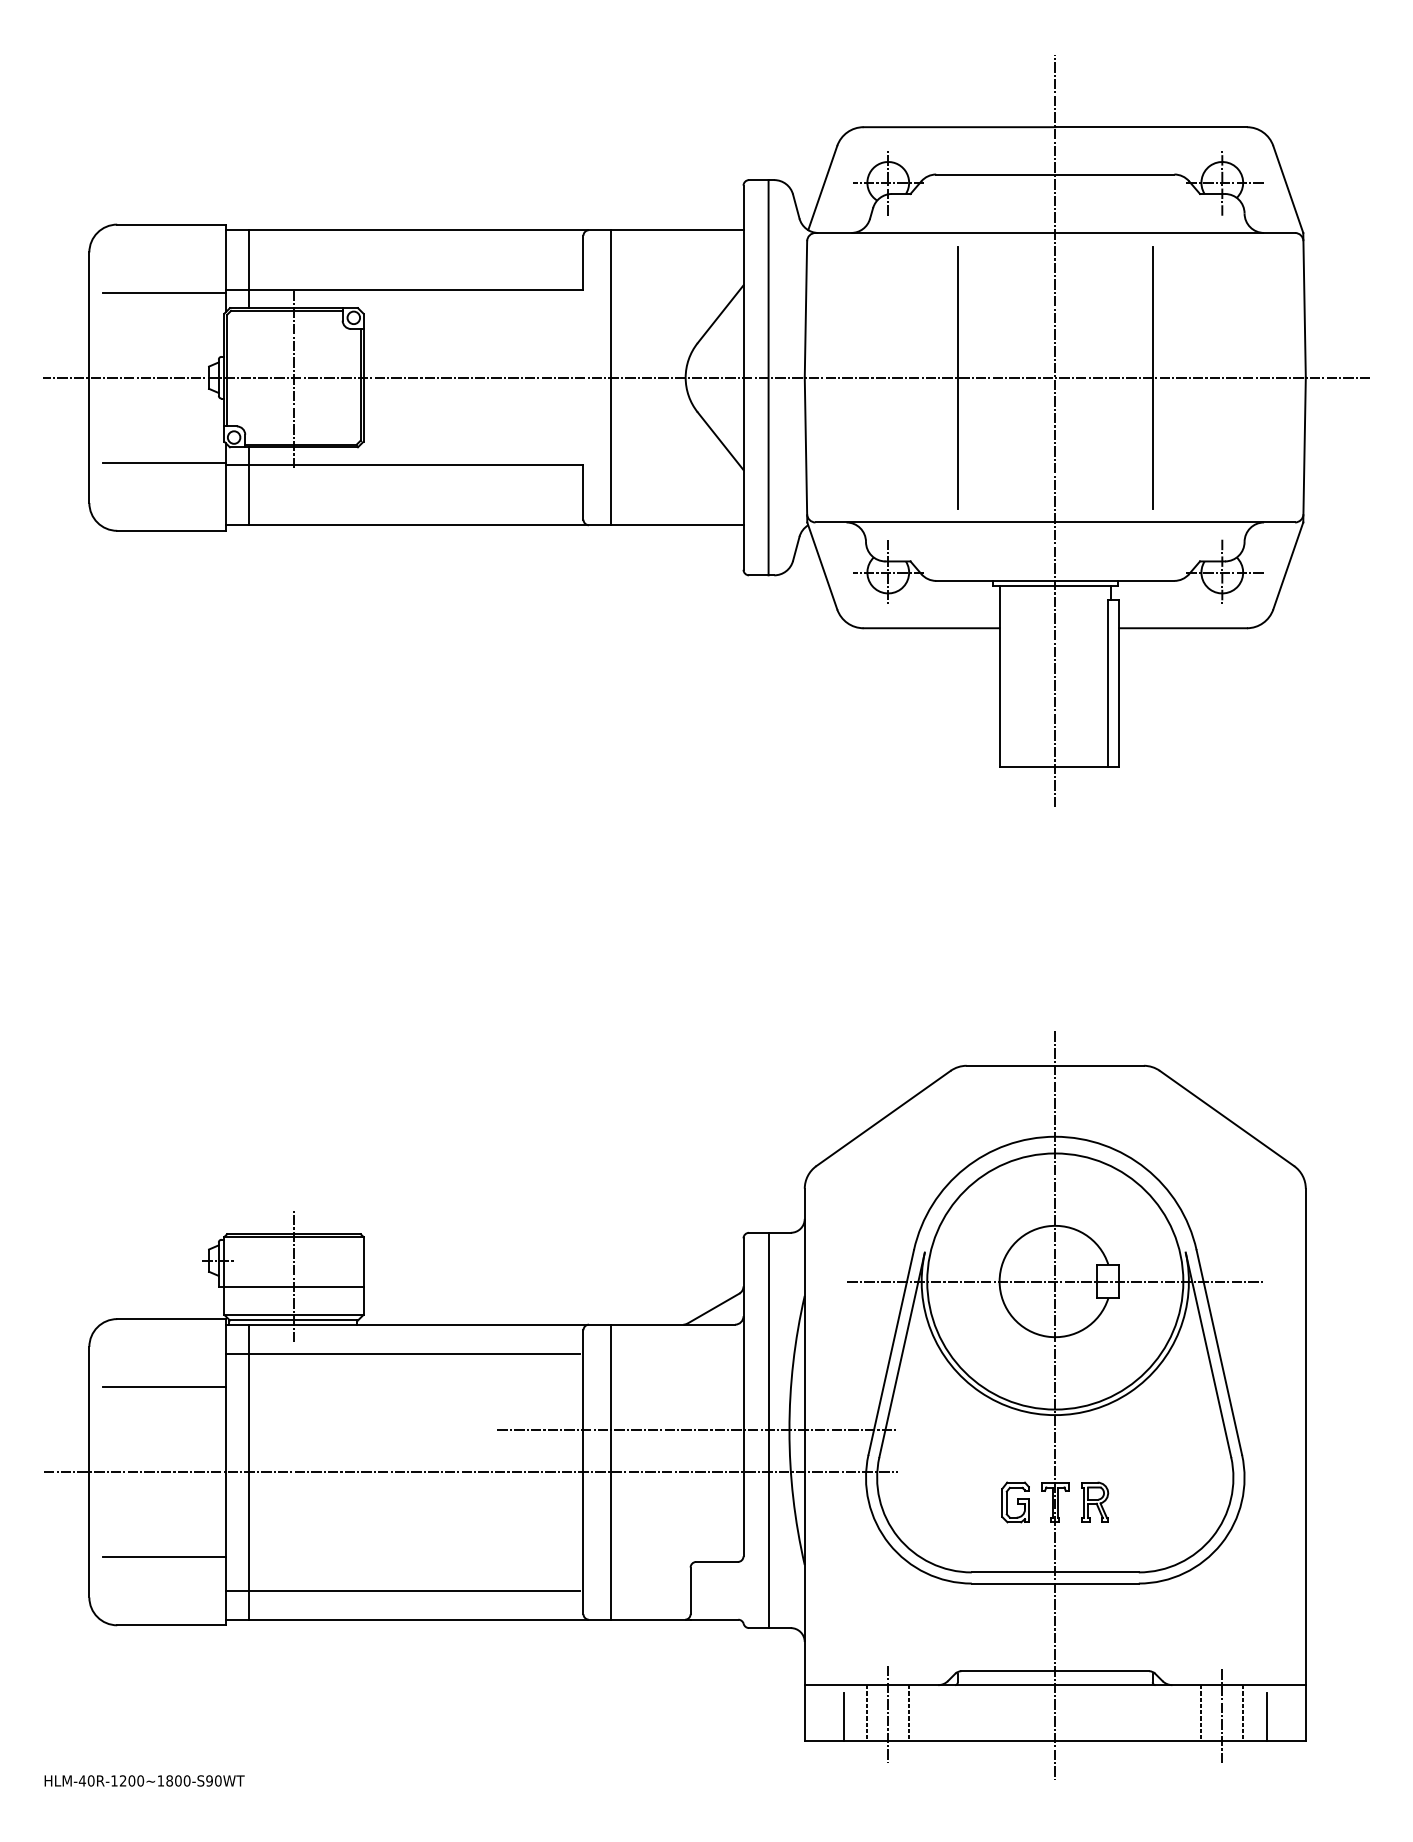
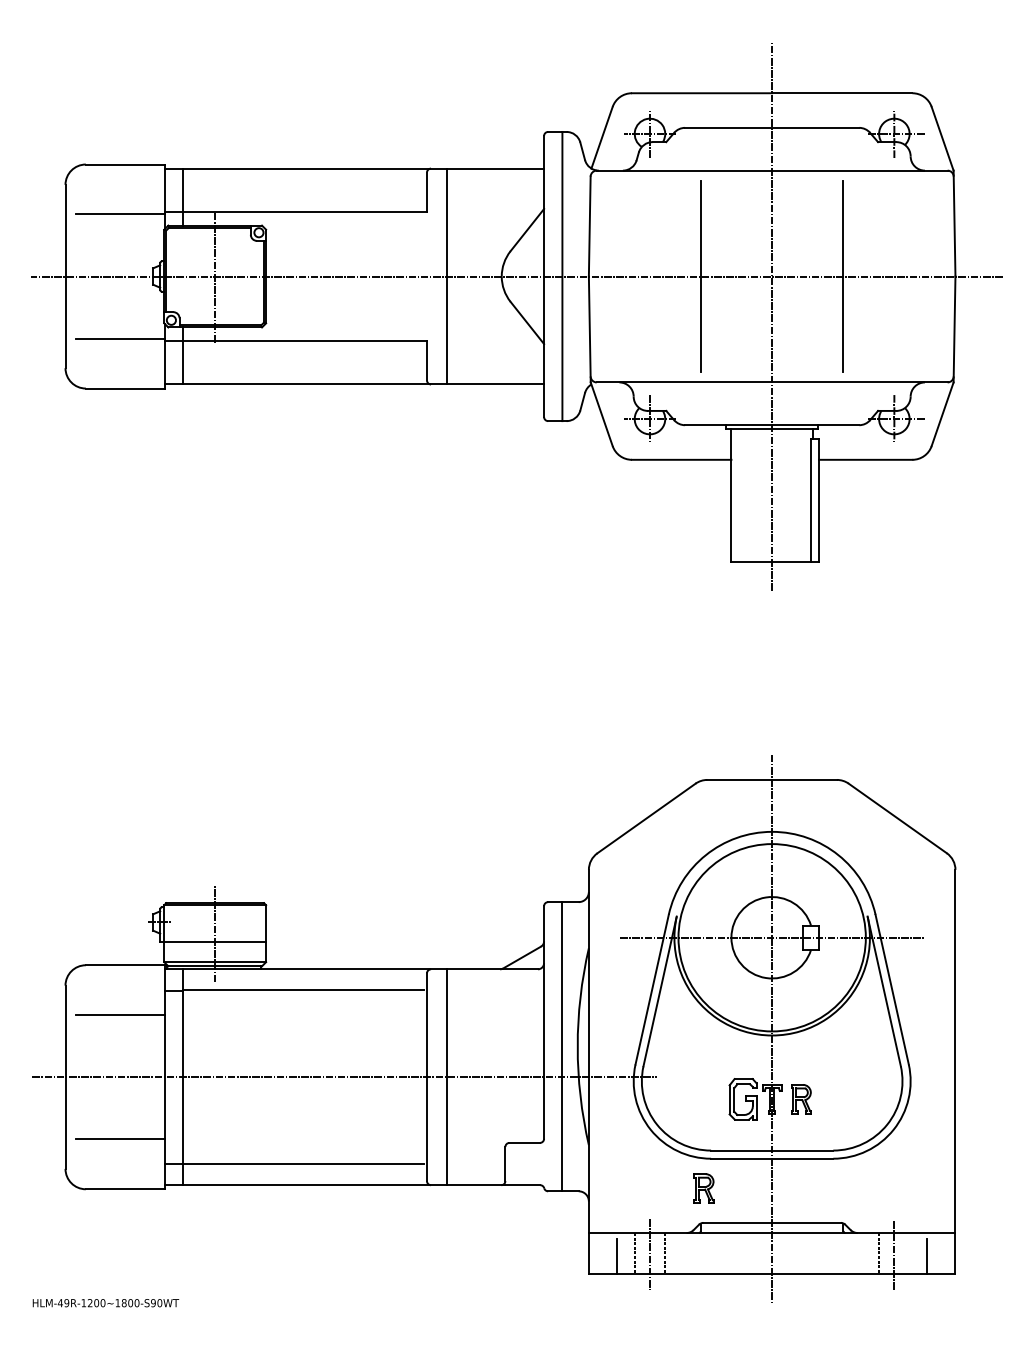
line: (697, 1430) -> (510, 1046), removed
part: (1015, 1502) -> (743, 1099), size x1.4
part: (962, 1623) -> (704, 1187), added
line: (1243, 1712) -> (909, 1253), removed
text: (90, 1780) -> (66, 1302), HLM-40R-1200~1800-S90WT -> HLM-49R-1200~1800-S90WT

